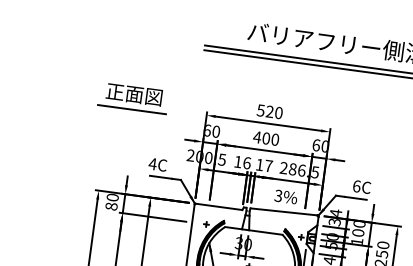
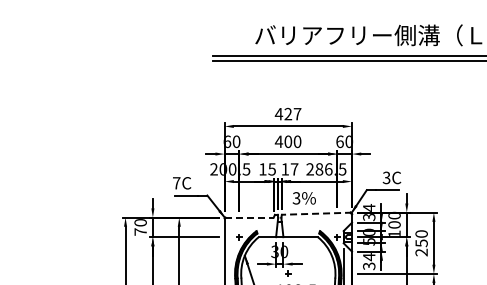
part: (133, 97) -> (147, 118), removed
text: (269, 111) -> (287, 113), 520 -> 427
text: (247, 163) -> (272, 169), 16 -> 15
text: (152, 164) -> (176, 183), 4C -> 7C
text: (356, 185) -> (386, 177), 6C -> 3C
text: (285, 197) -> (303, 198), moved
text: (111, 206) -> (140, 231), 80 -> 70
line: (218, 206) -> (249, 217), solid -> dashed
line: (284, 211) -> (316, 213), solid -> dashed

